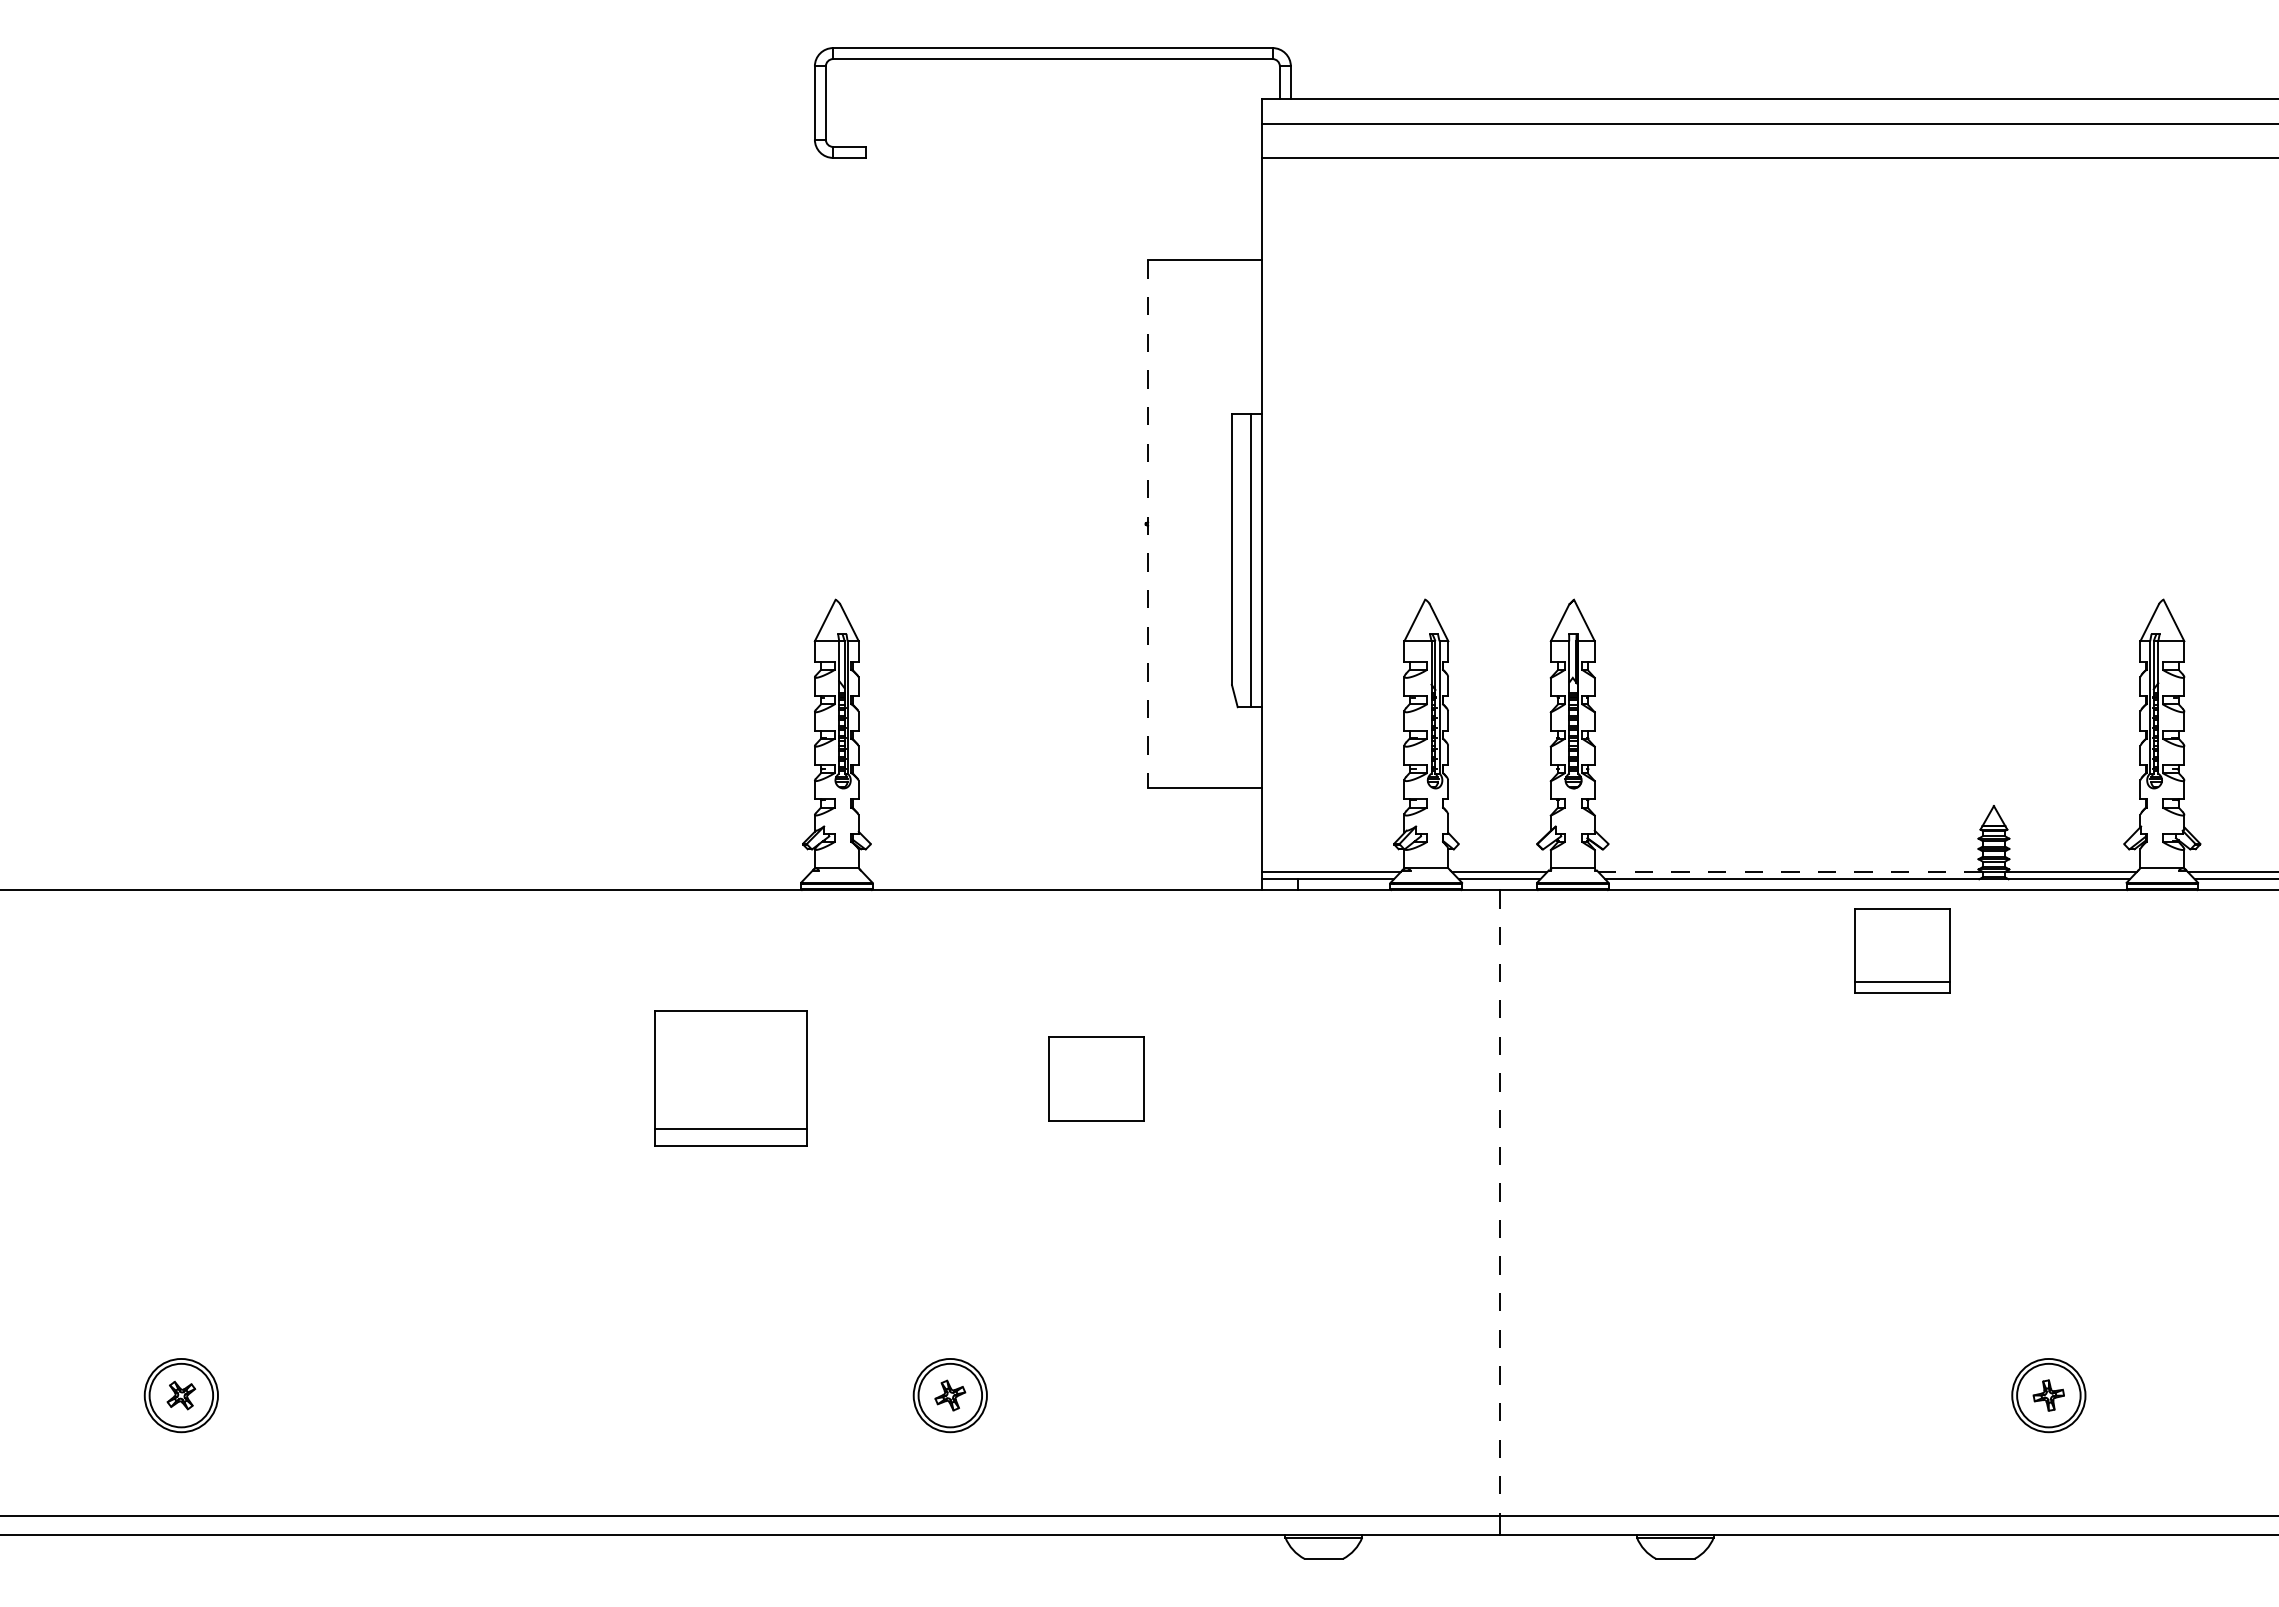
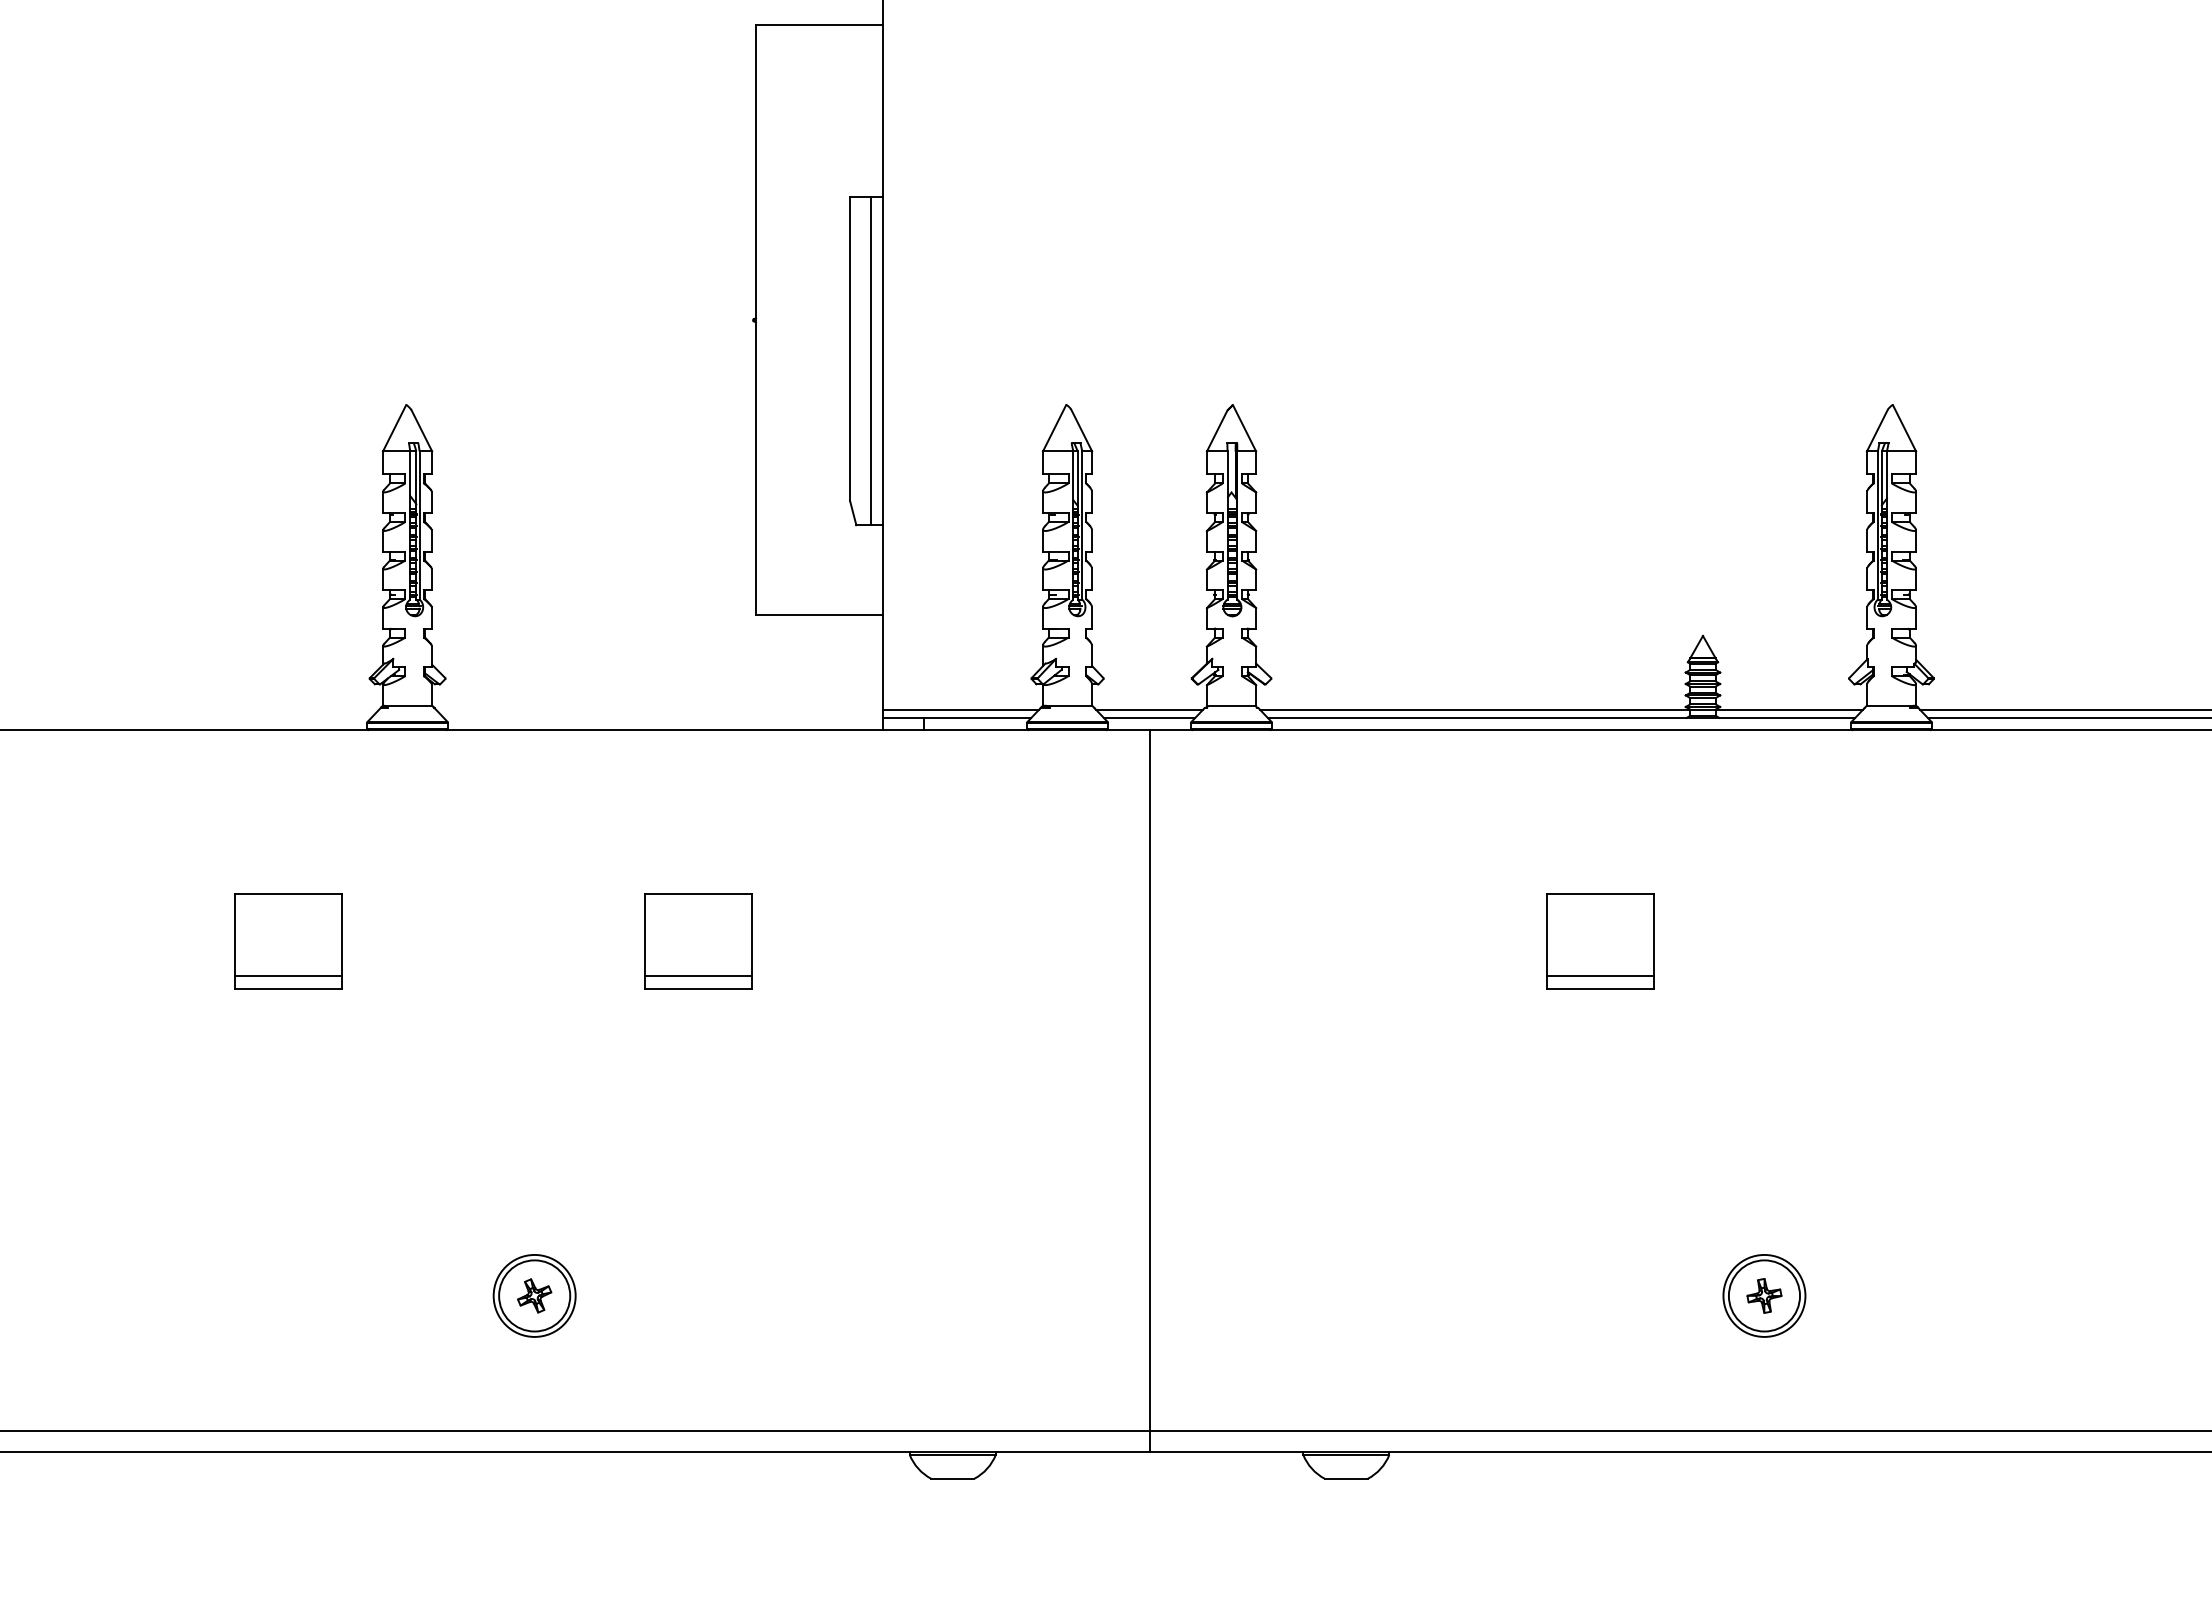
line: (1148, 524) -> (756, 320), dashed -> solid
line: (1789, 871) -> (1474, 709), dashed -> solid
part: (1902, 950) -> (1600, 940), moved
part: (730, 1078) -> (288, 940), size x0.62
line: (1096, 1109) -> (698, 975), added
line: (1499, 1203) -> (1149, 1080), dashed -> solid

